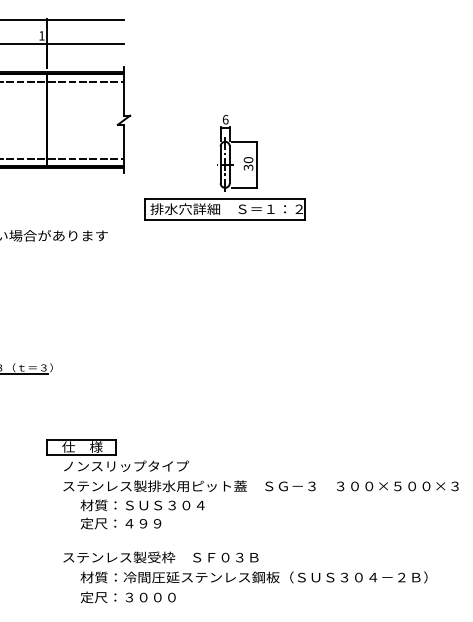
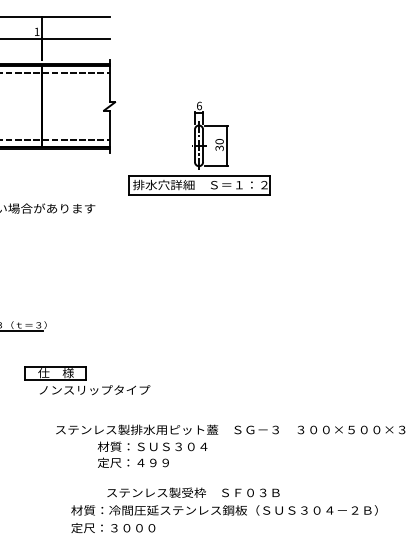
part: (117, 455) -> (87, 380), moved
text: (142, 514) -> (152, 454), moved
text: (160, 557) -> (193, 492), moved

